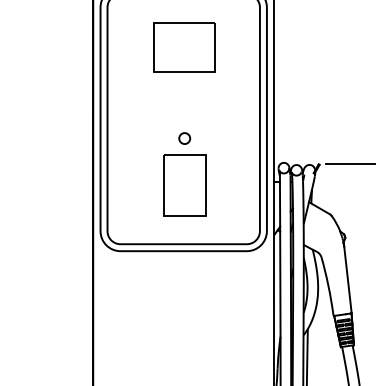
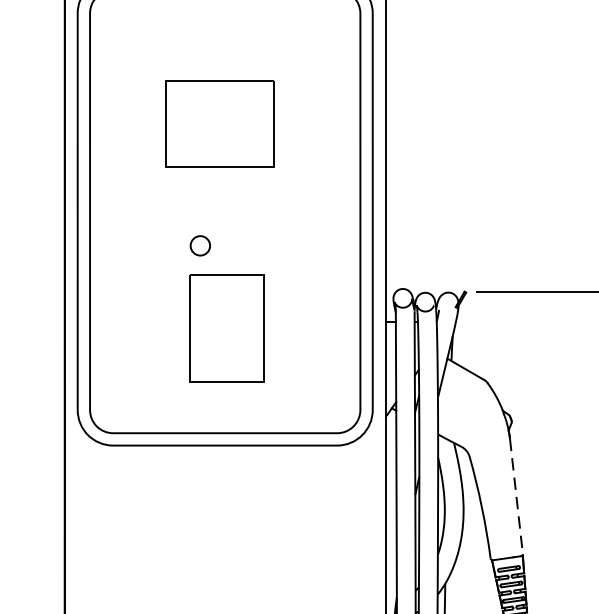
part: (184, 47) -> (219, 123), moved
circle: (184, 138) -> (199, 245), moved
line: (347, 279) -> (515, 495), solid -> dashed

